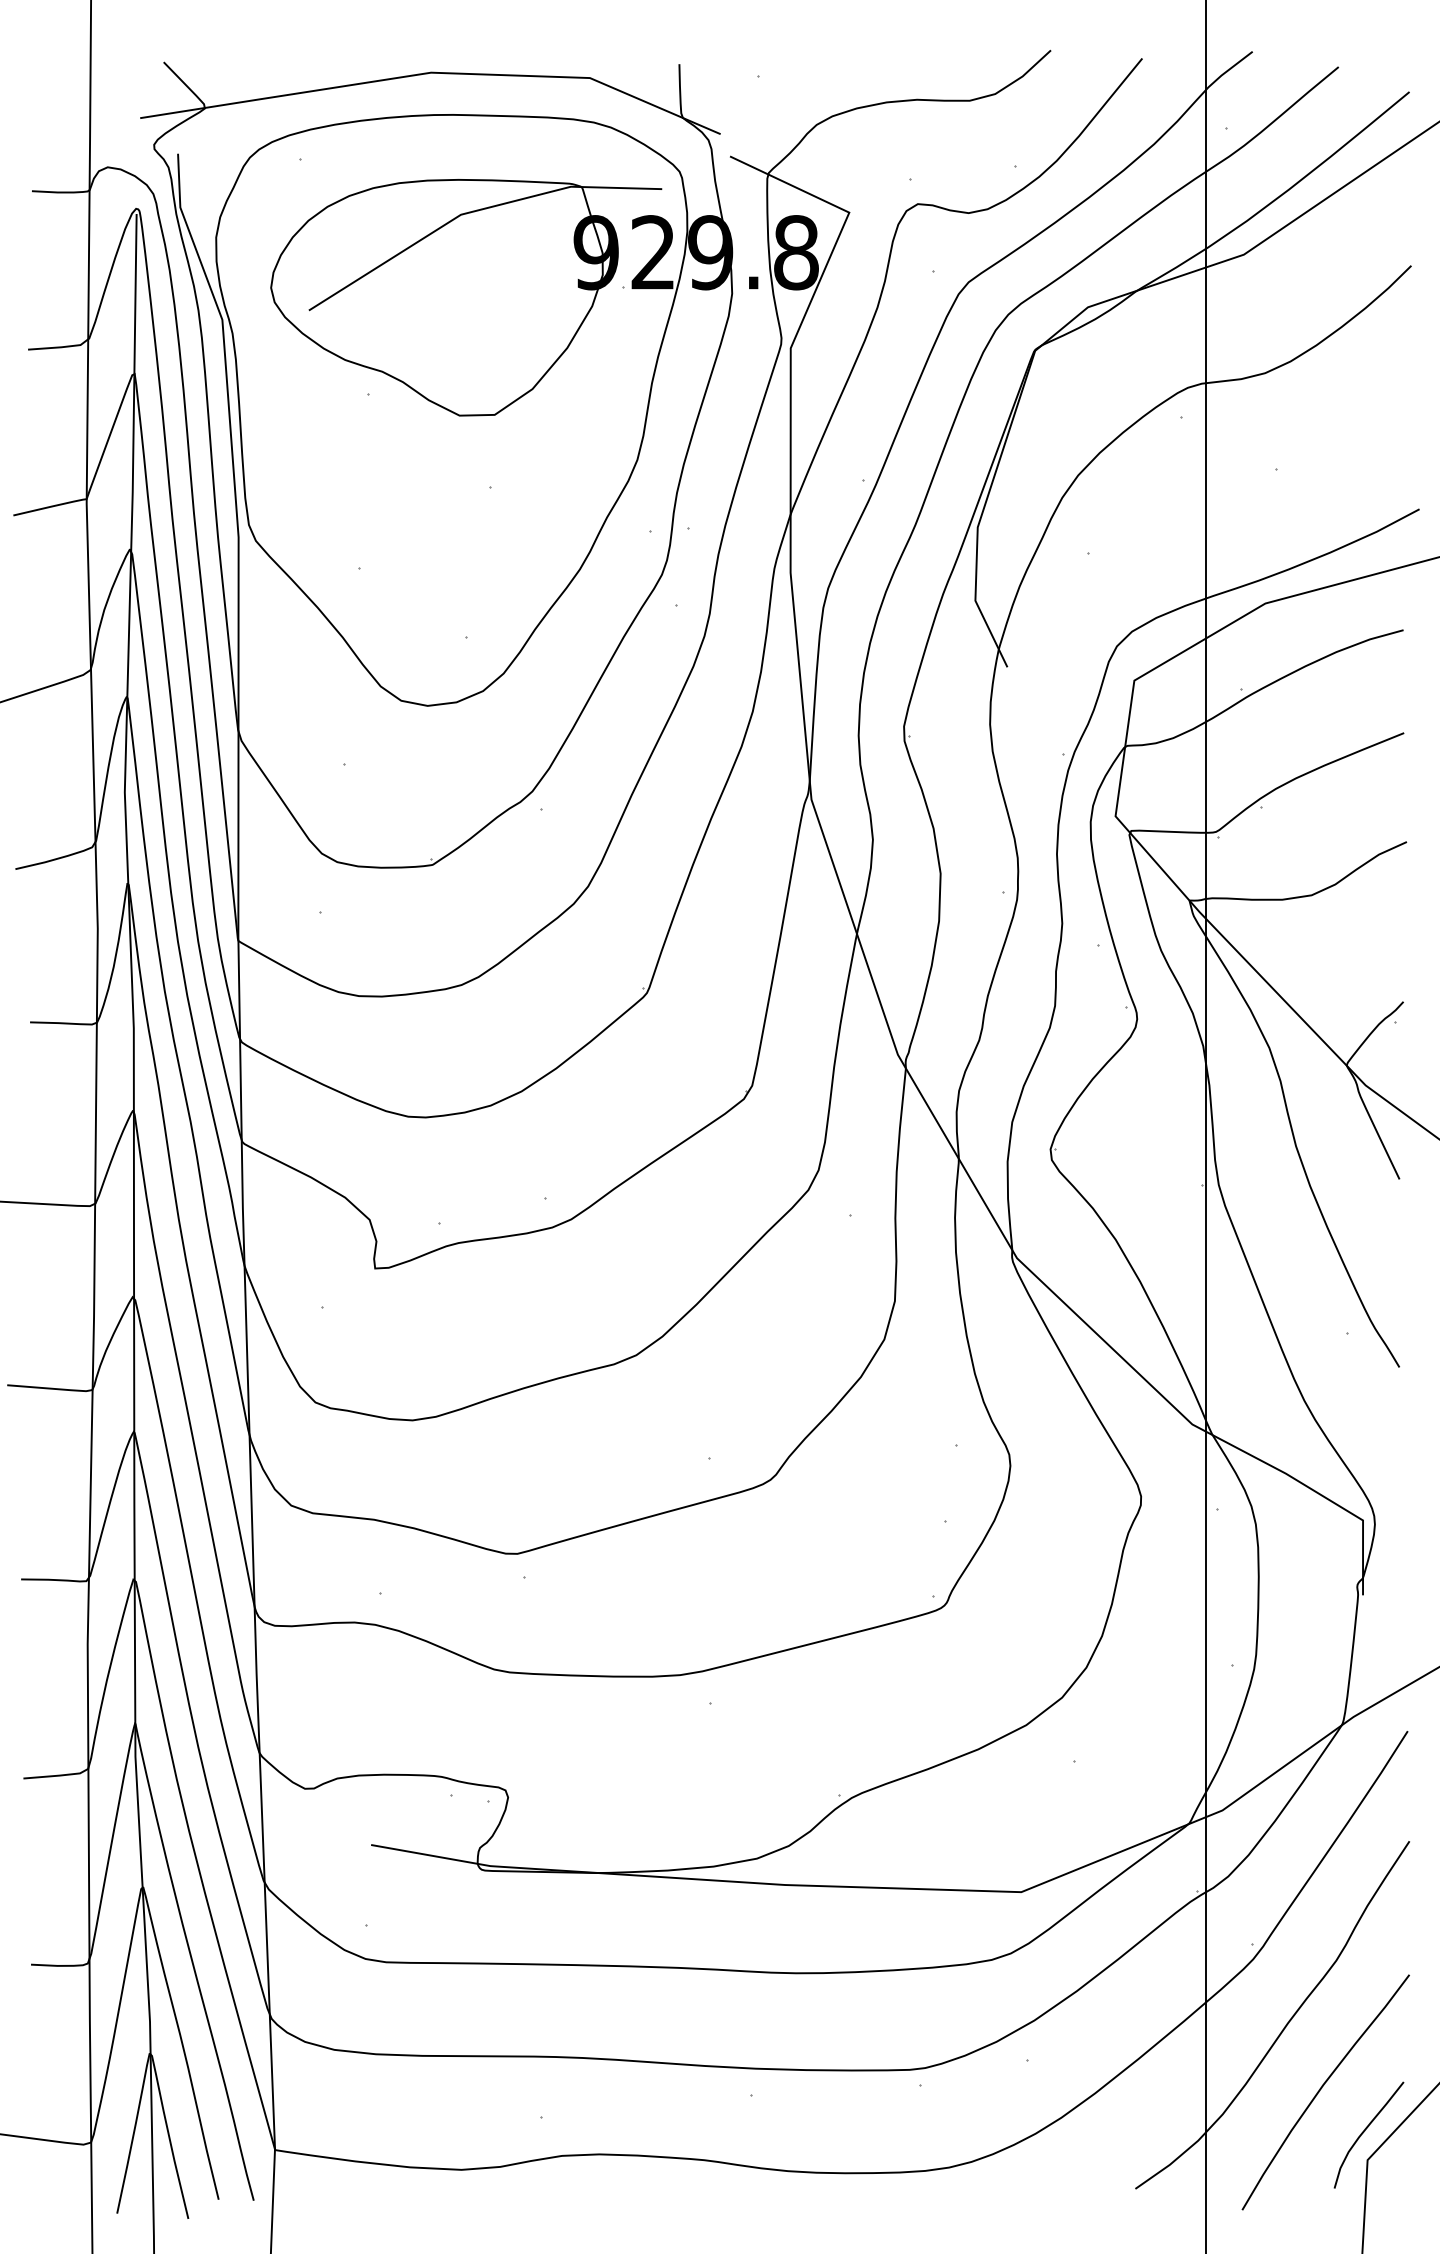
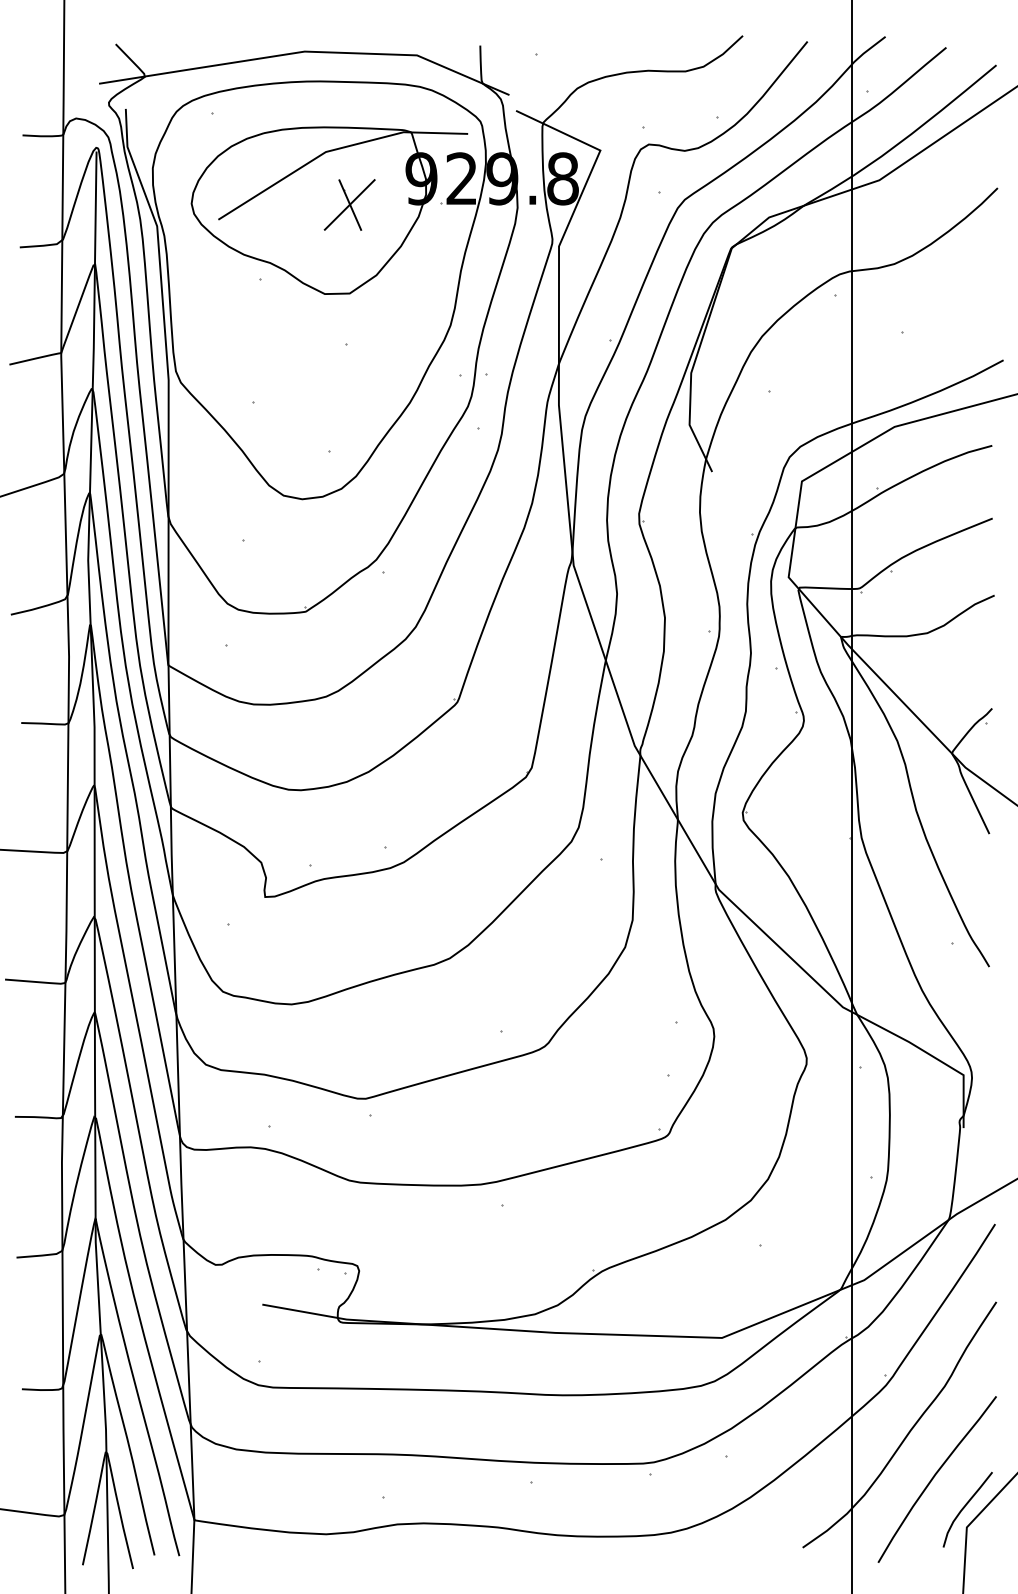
part: (494, 289) -> (349, 204), added

